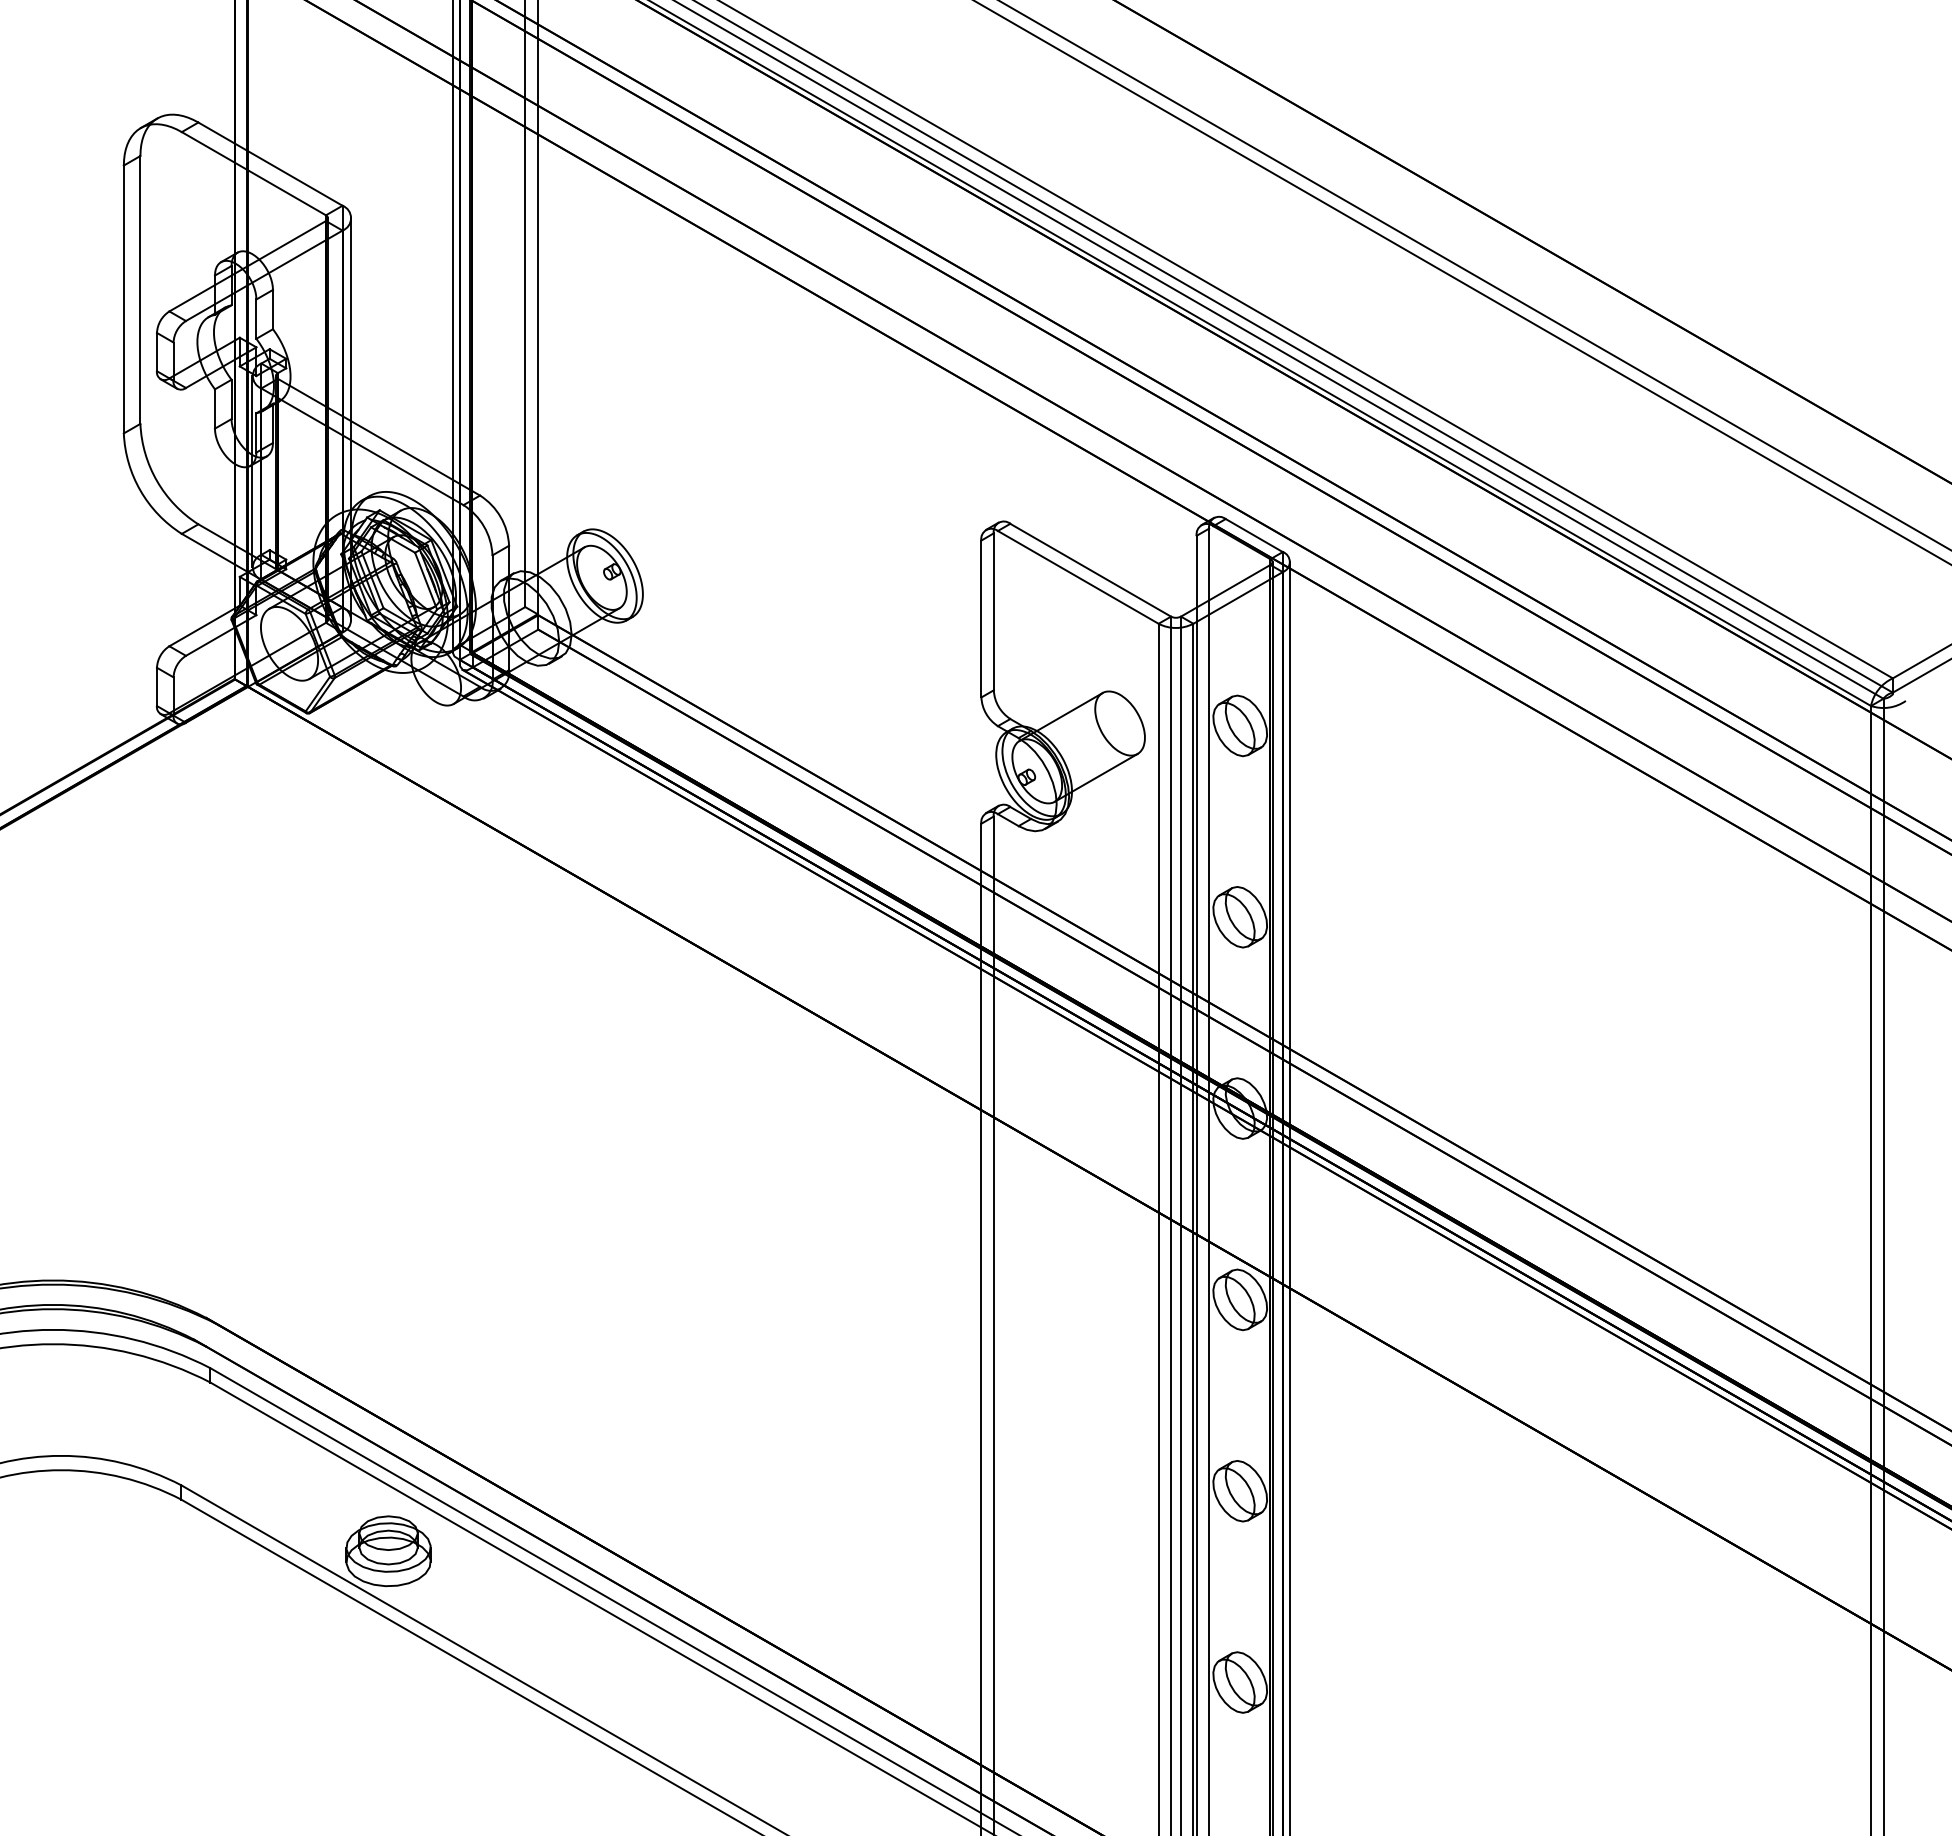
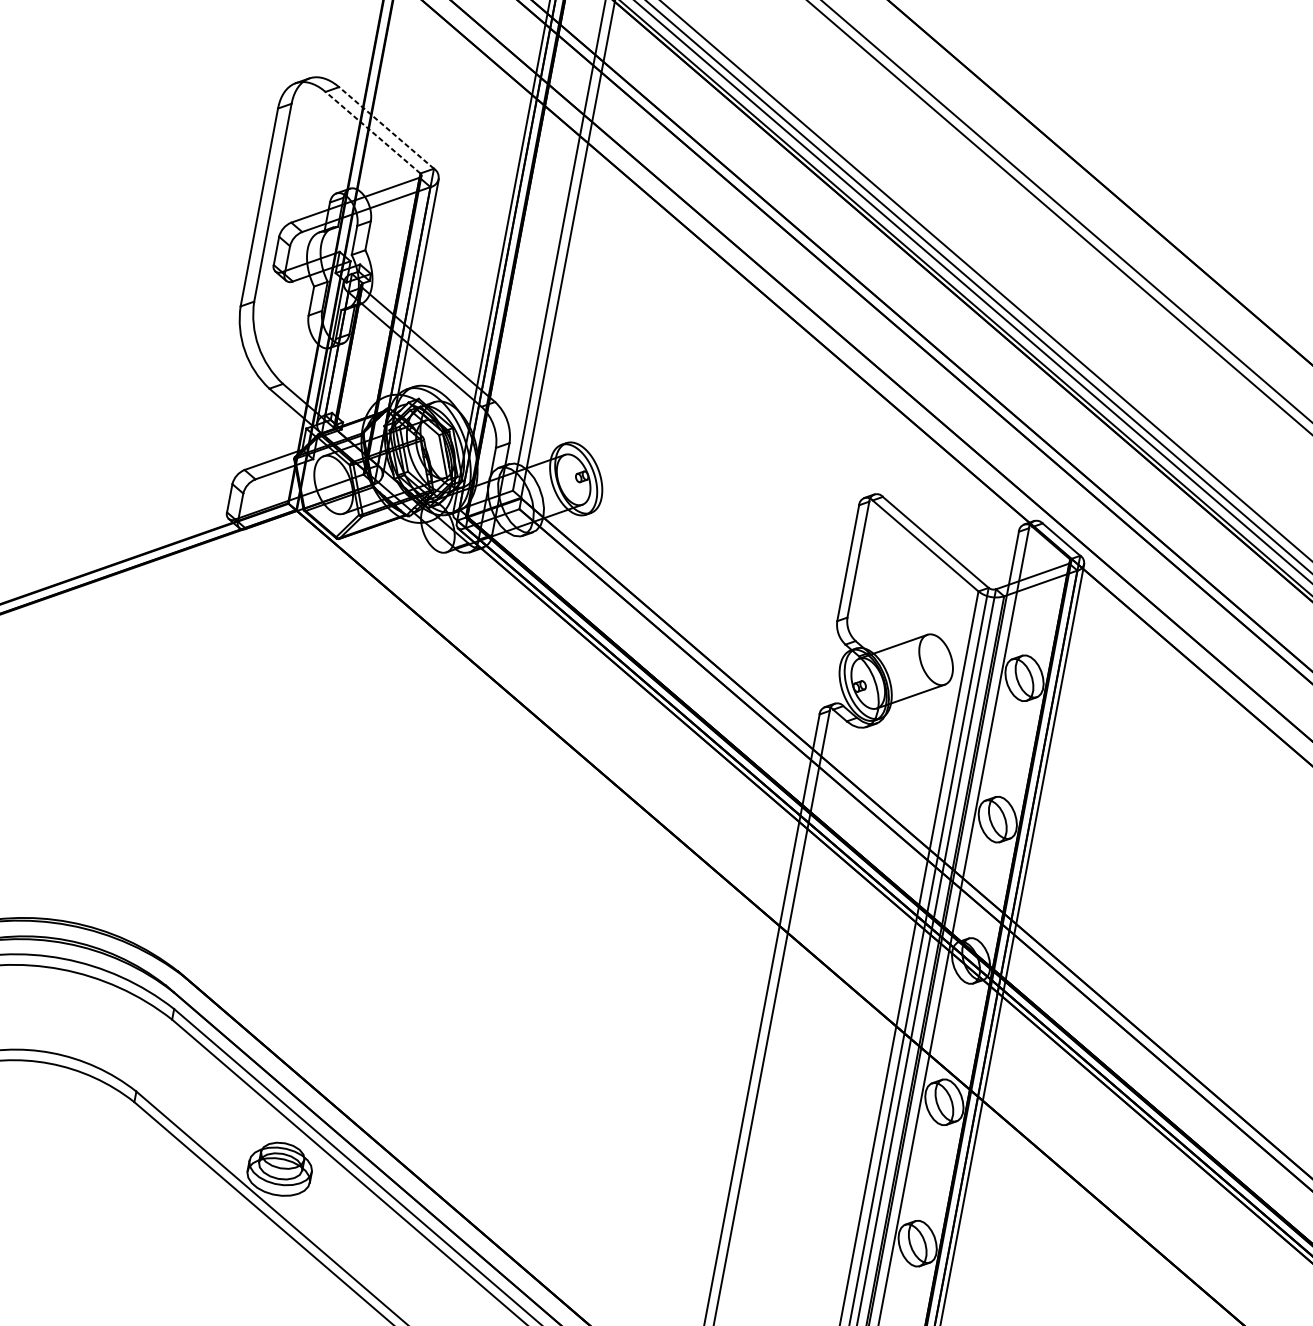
line: (270, 163) -> (386, 127), solid -> dashed
line: (253, 173) -> (372, 132), solid -> dashed

